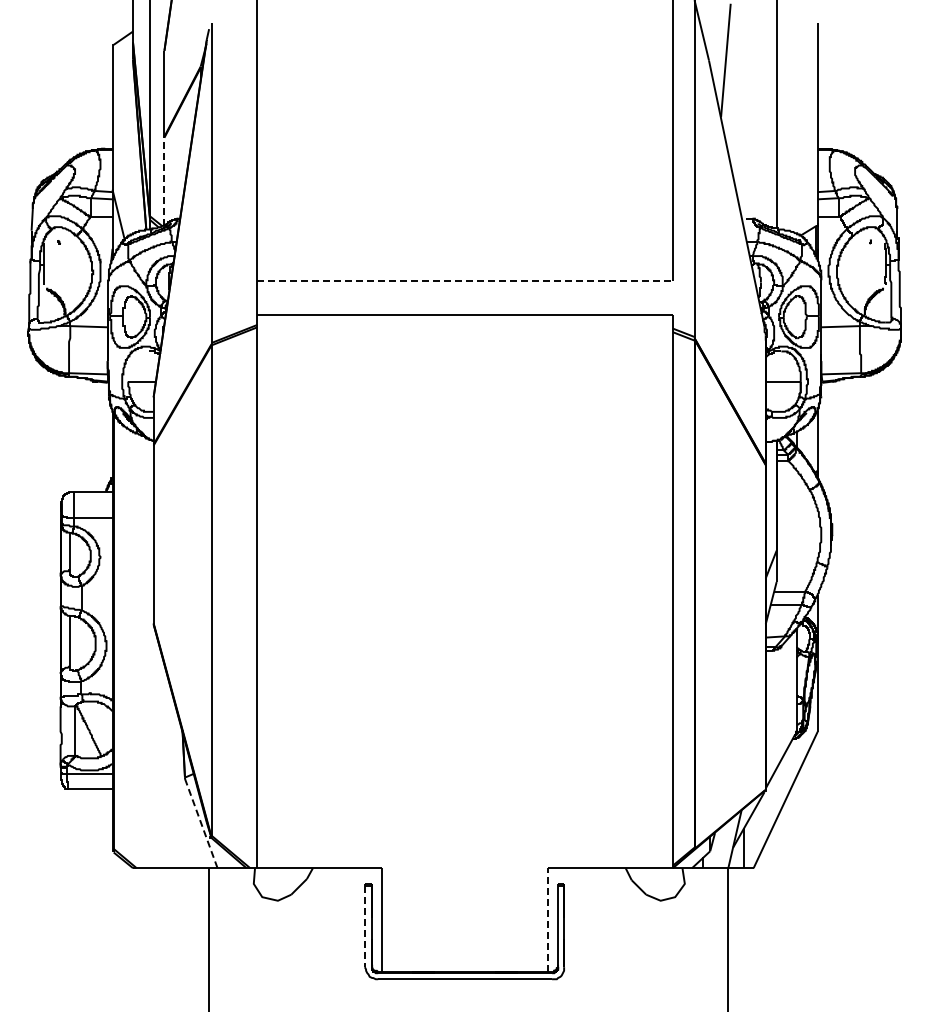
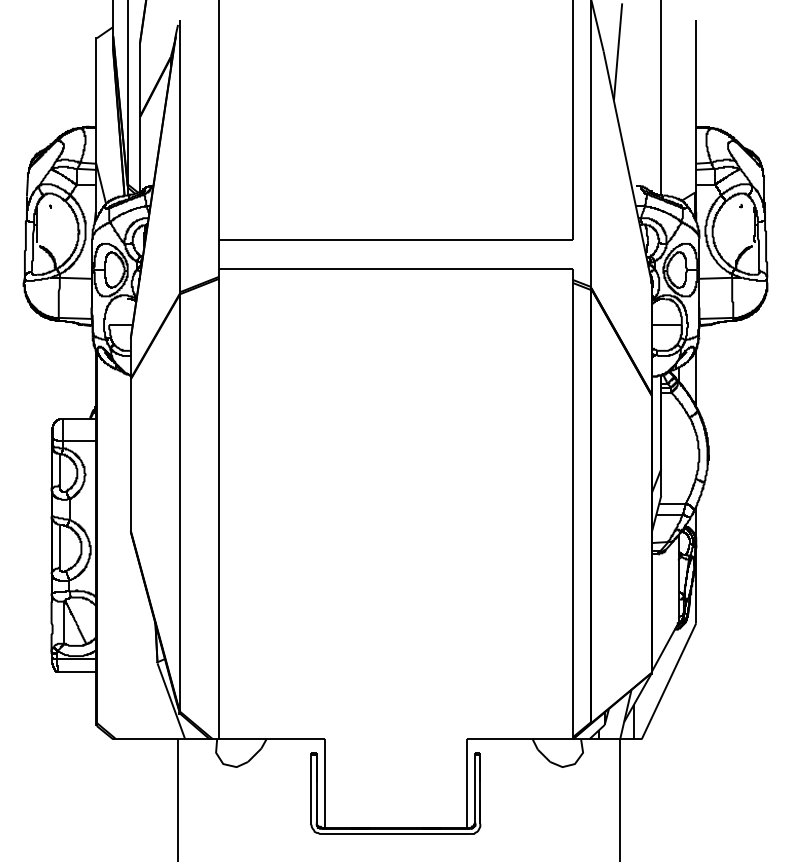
line: (164, 181) -> (140, 154), dashed -> solid
line: (465, 281) -> (396, 239), dashed -> solid
line: (201, 823) -> (171, 701), dashed -> solid
line: (548, 920) -> (467, 783), dashed -> solid
line: (364, 927) -> (310, 789), dashed -> solid

